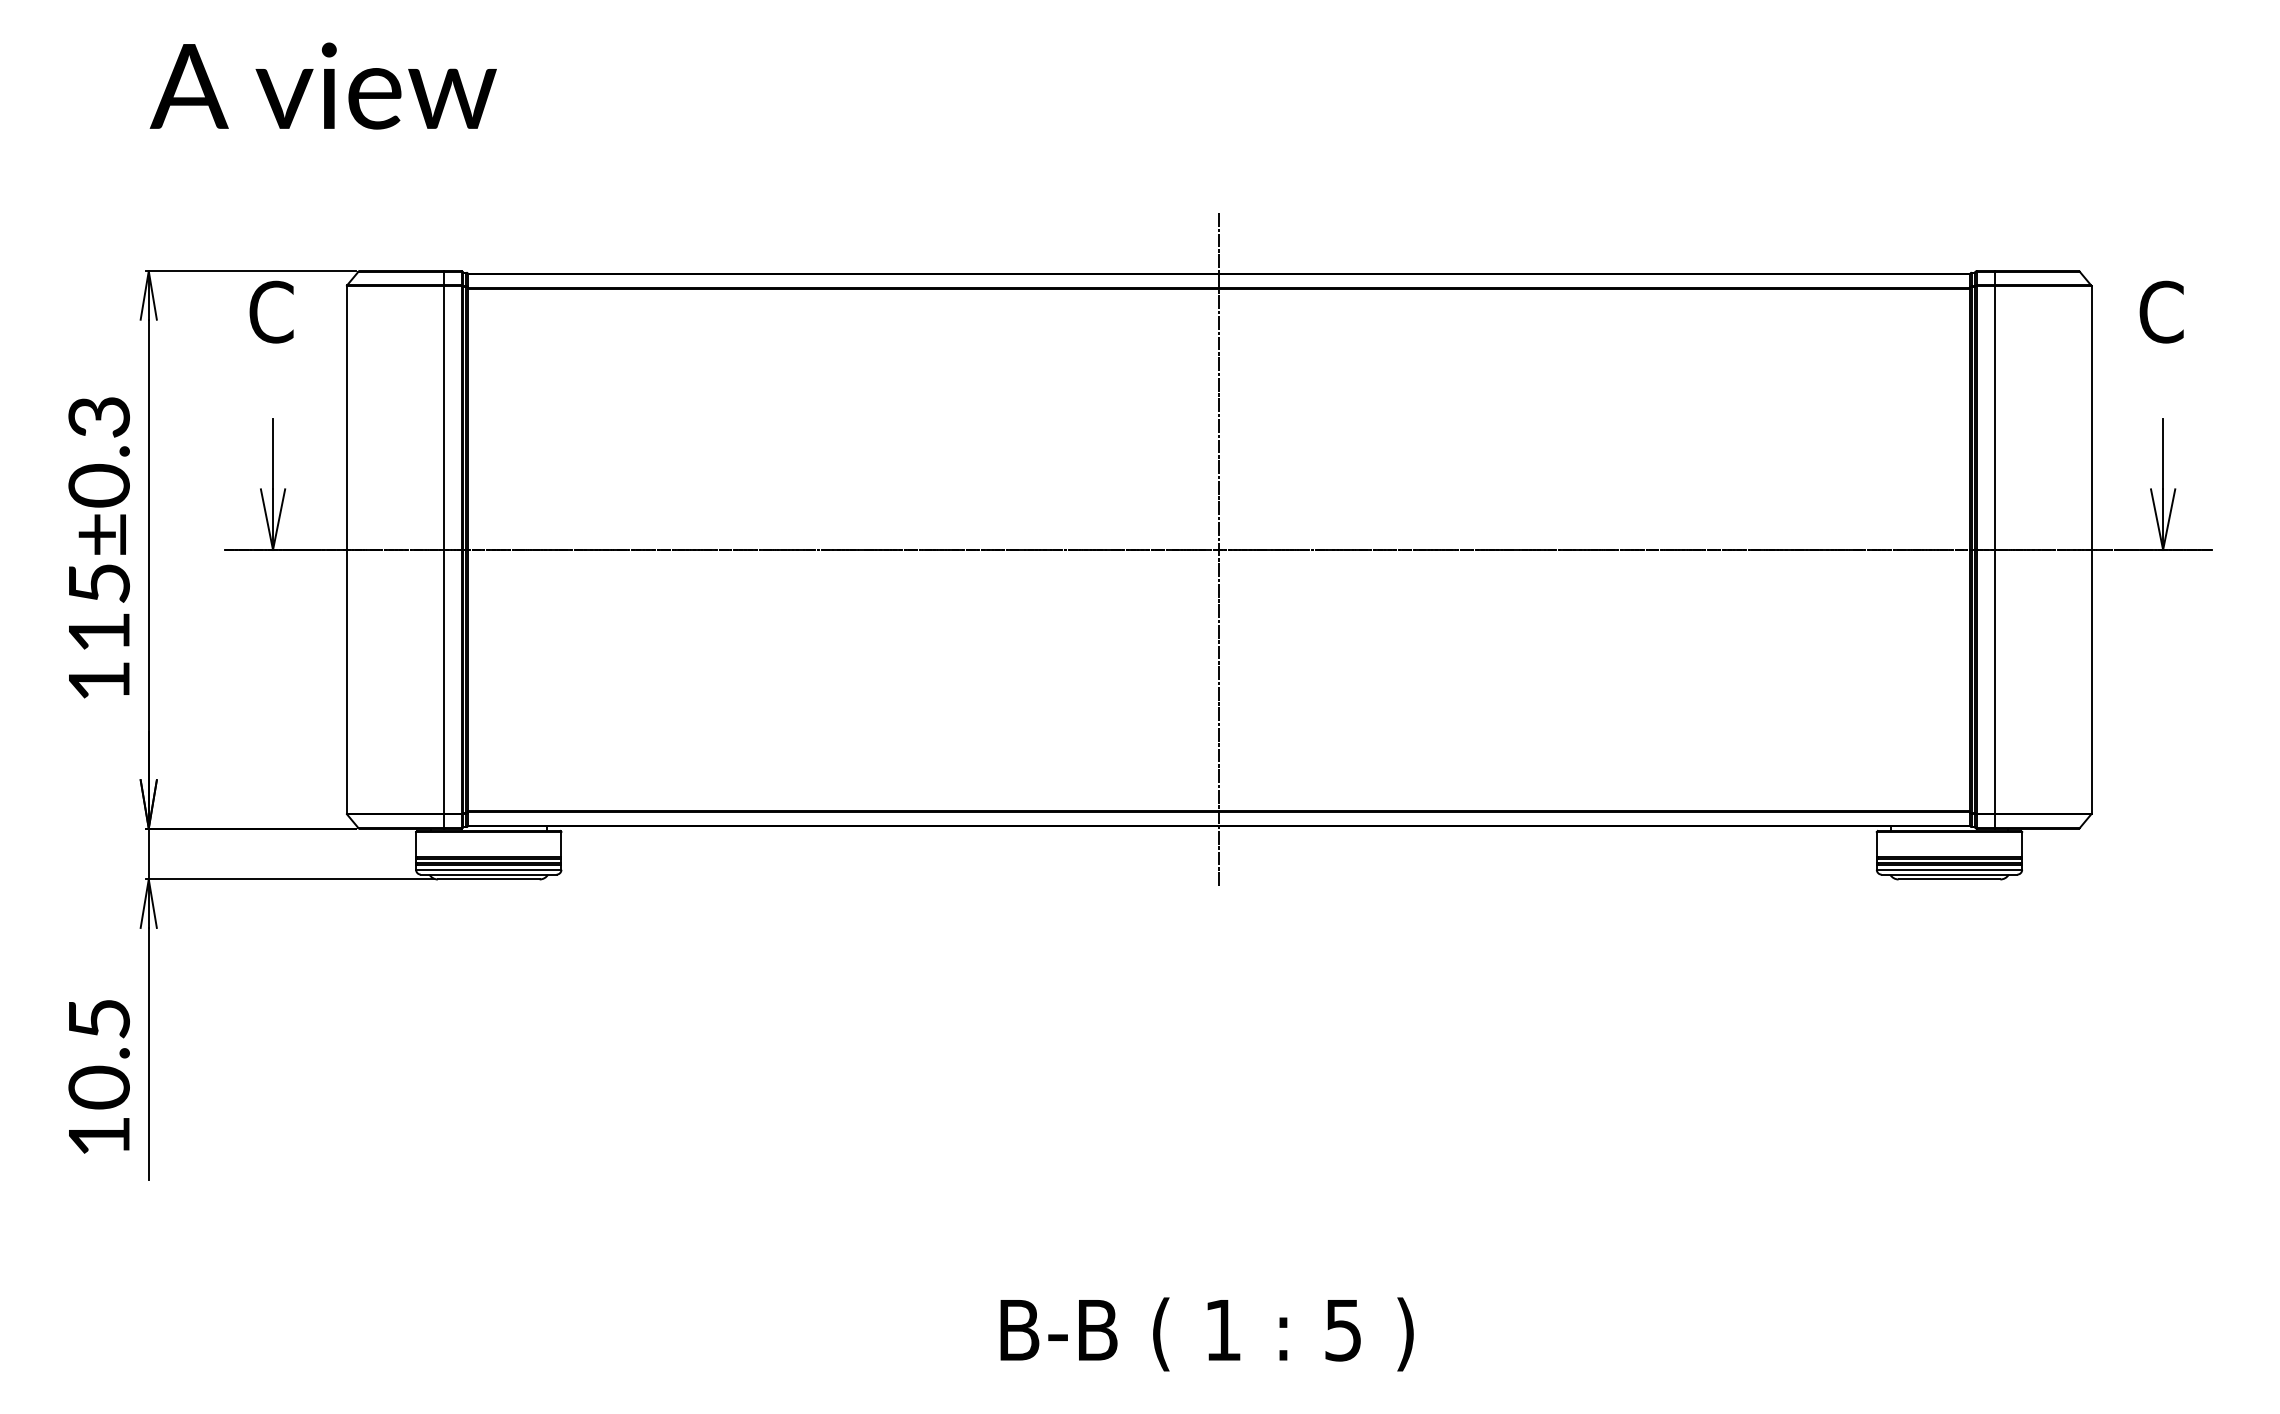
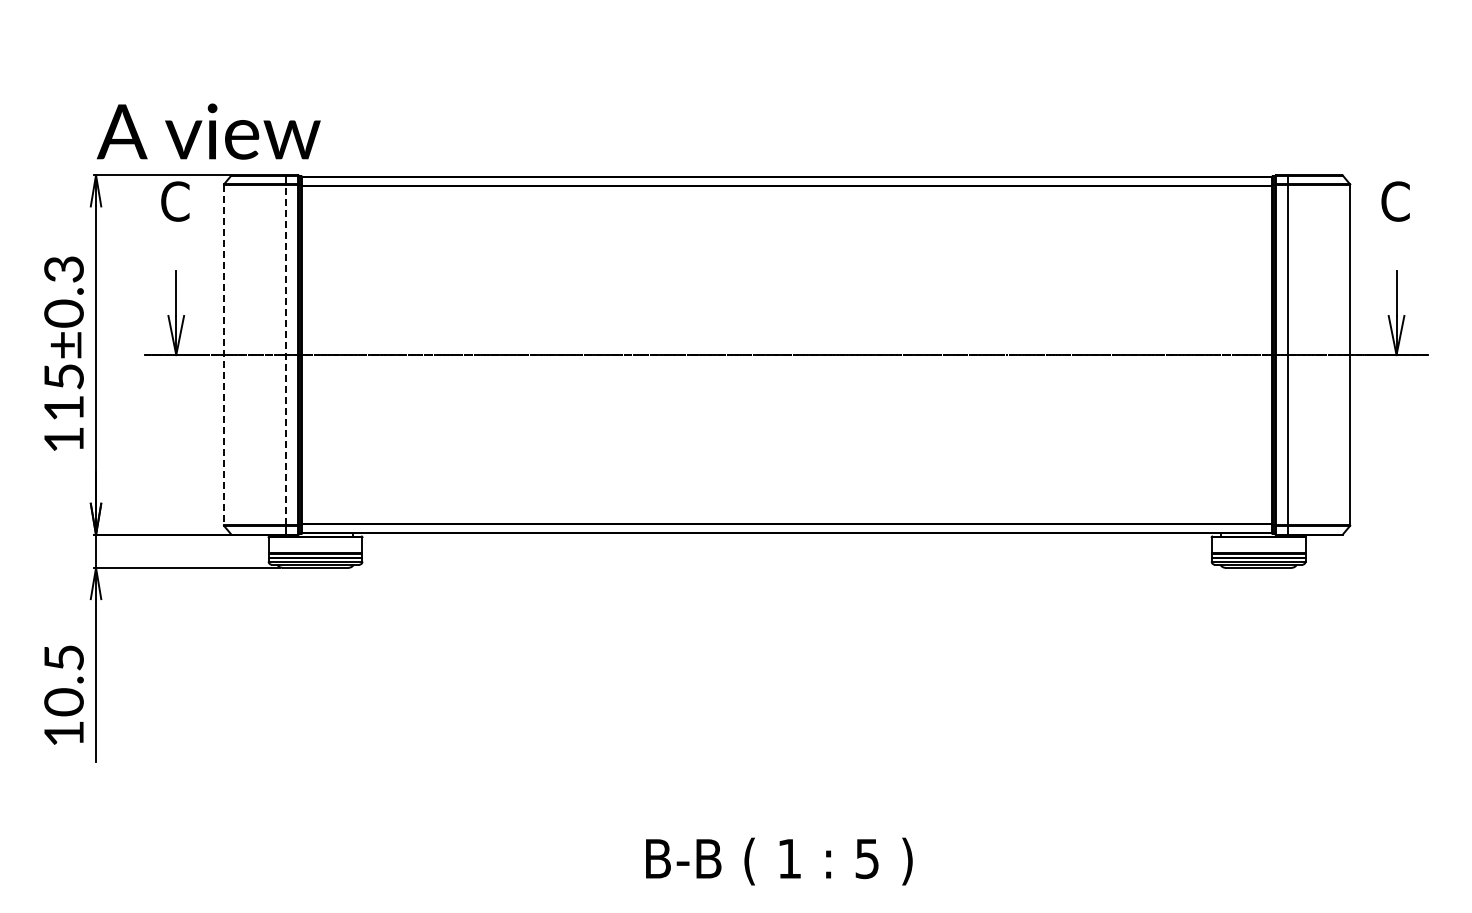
text: (322, 85) -> (208, 131), moved
line: (443, 549) -> (286, 354), solid -> dashed
line: (1219, 549) -> (787, 354), removed
line: (346, 550) -> (223, 355), solid -> dashed

